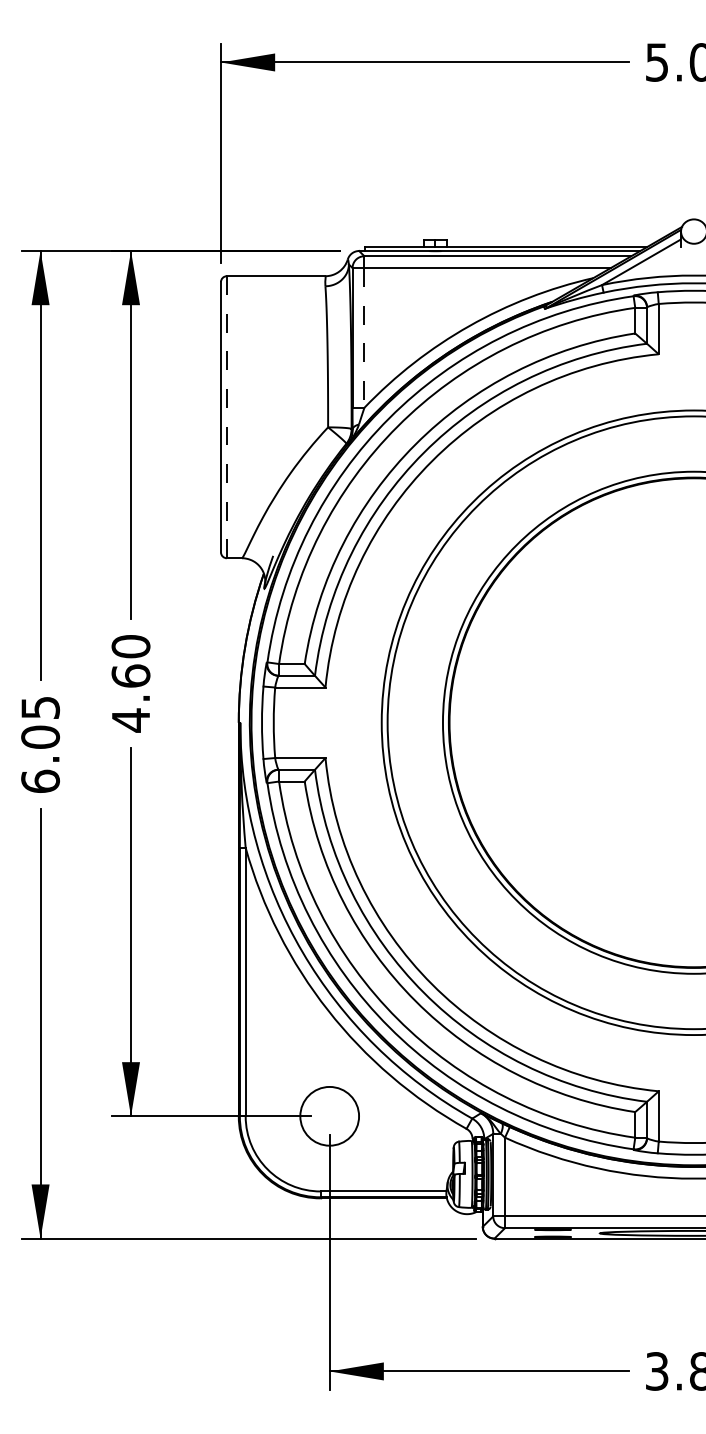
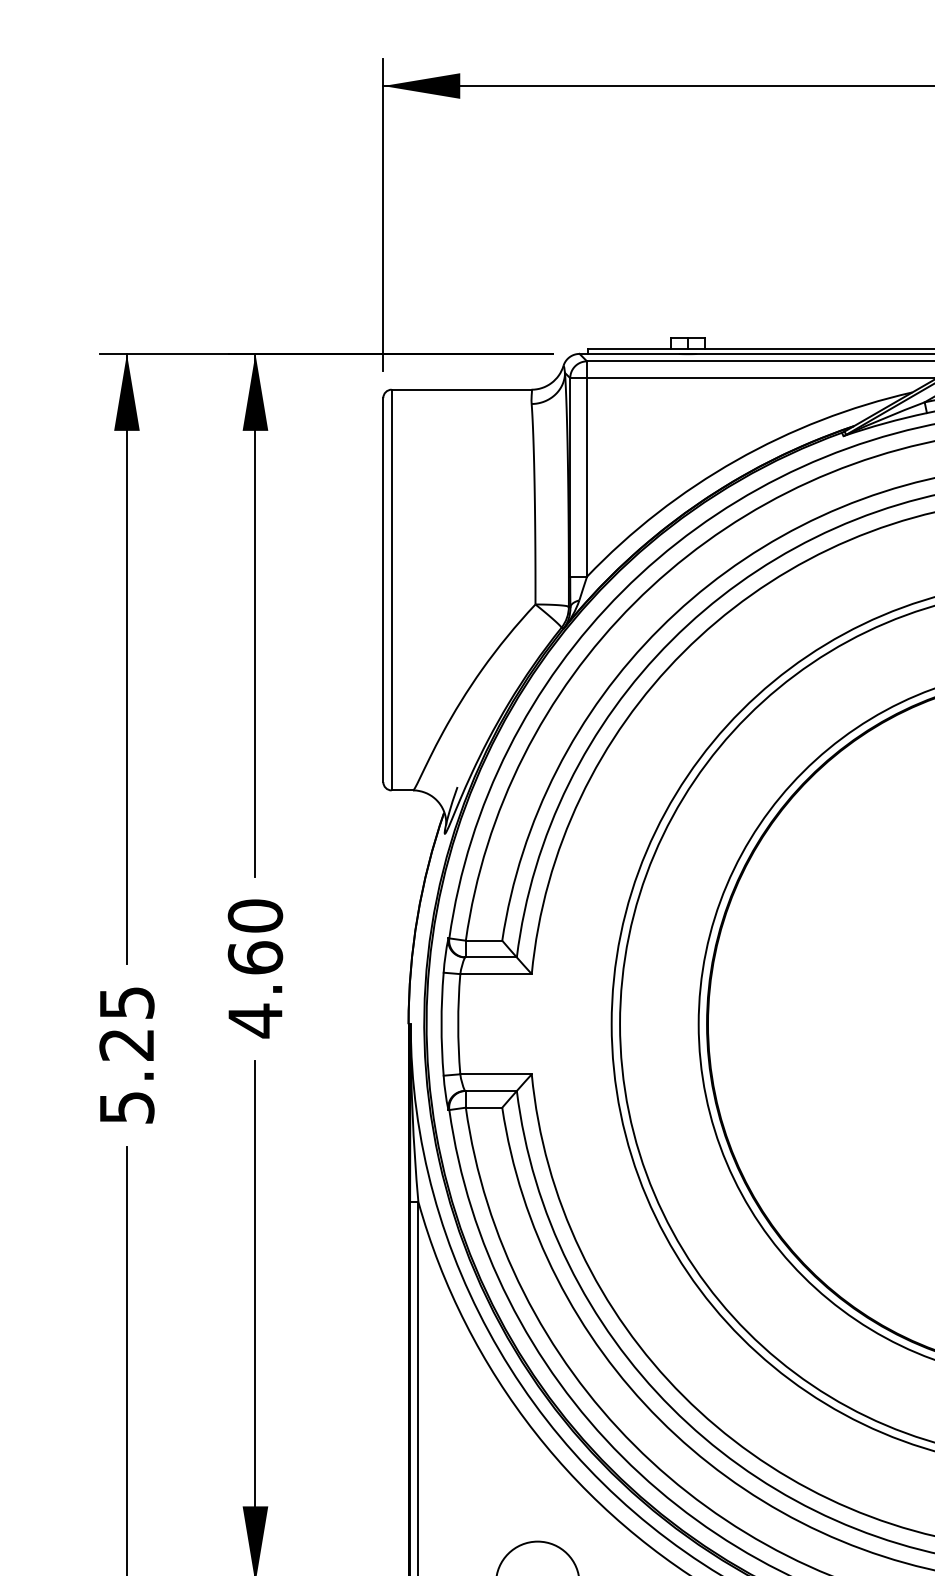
line: (364, 337) -> (587, 476), dashed -> solid
line: (226, 417) -> (391, 590), dashed -> solid
text: (40, 758) -> (126, 1074), 6.05 -> 5.25

